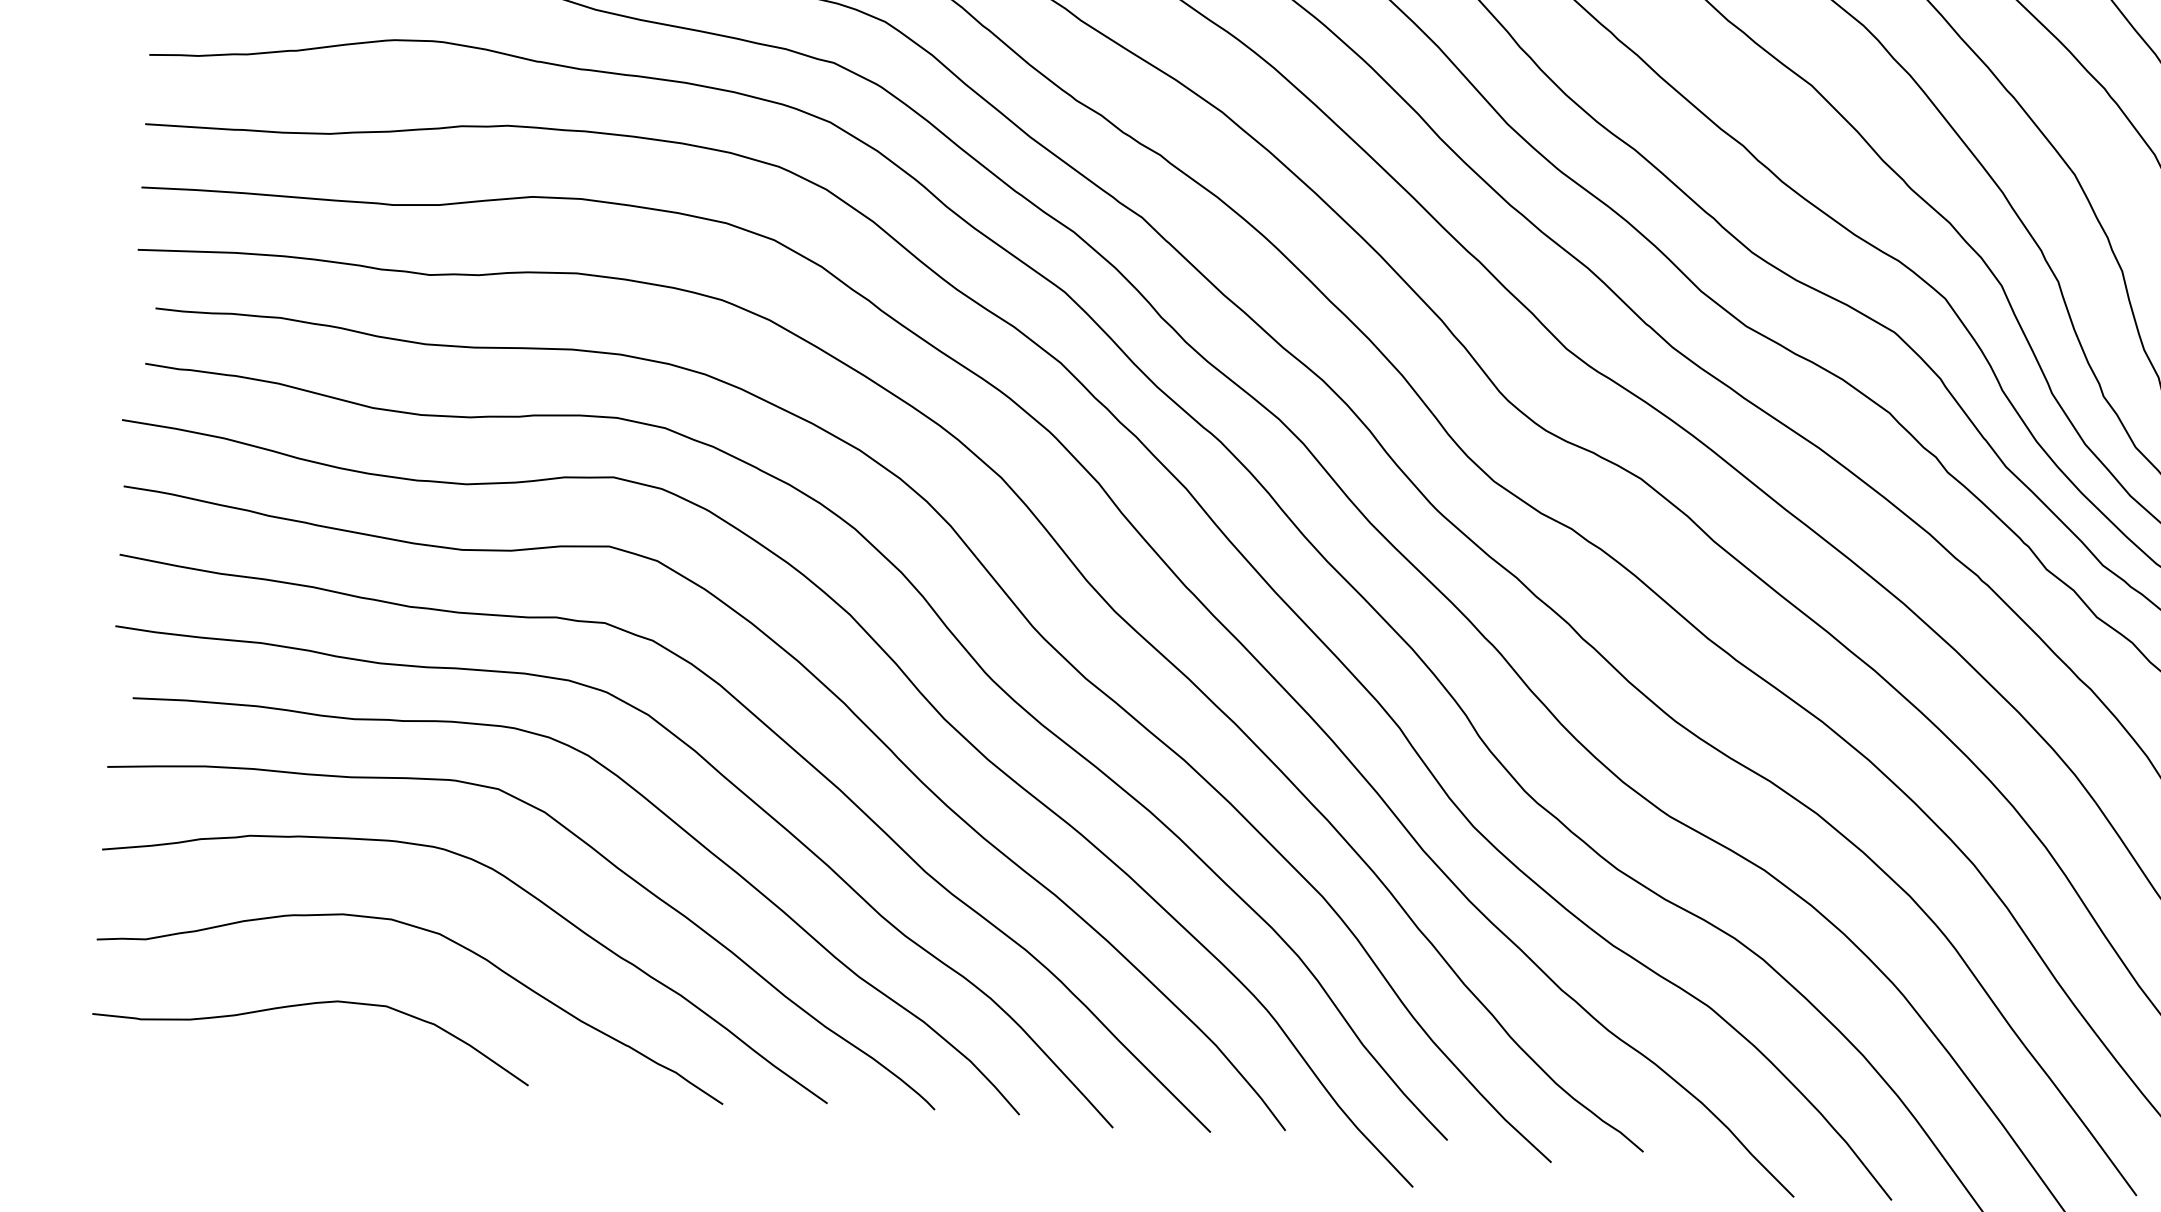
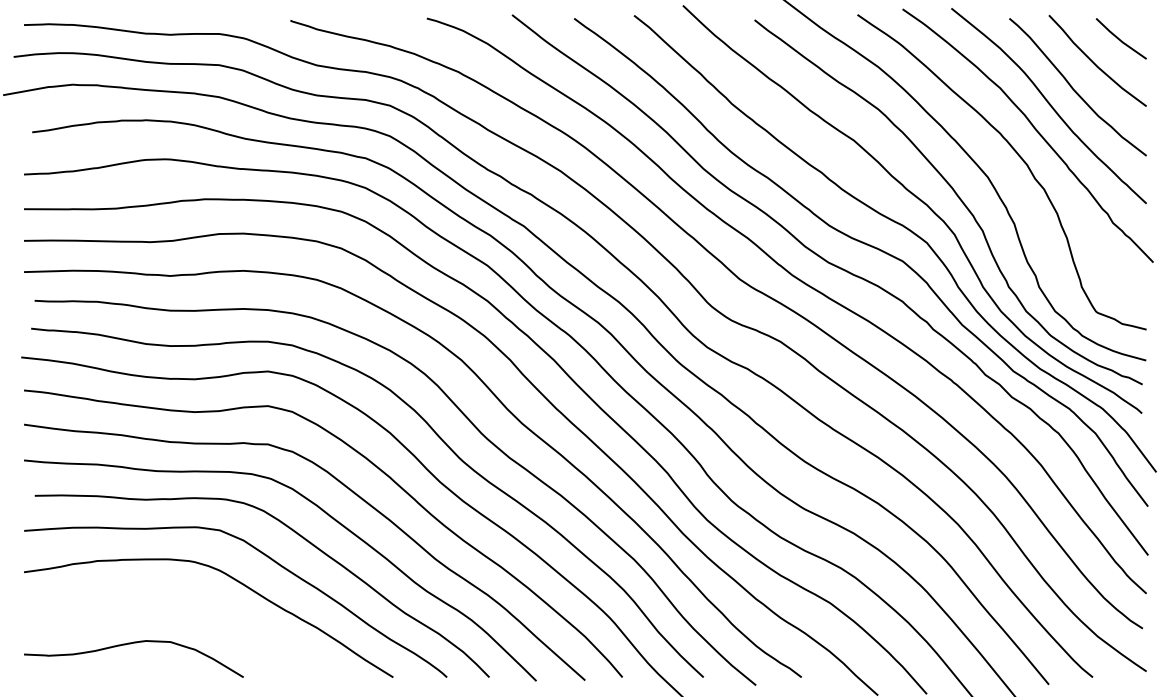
curve: (446, 940) -> (198, 607), removed

